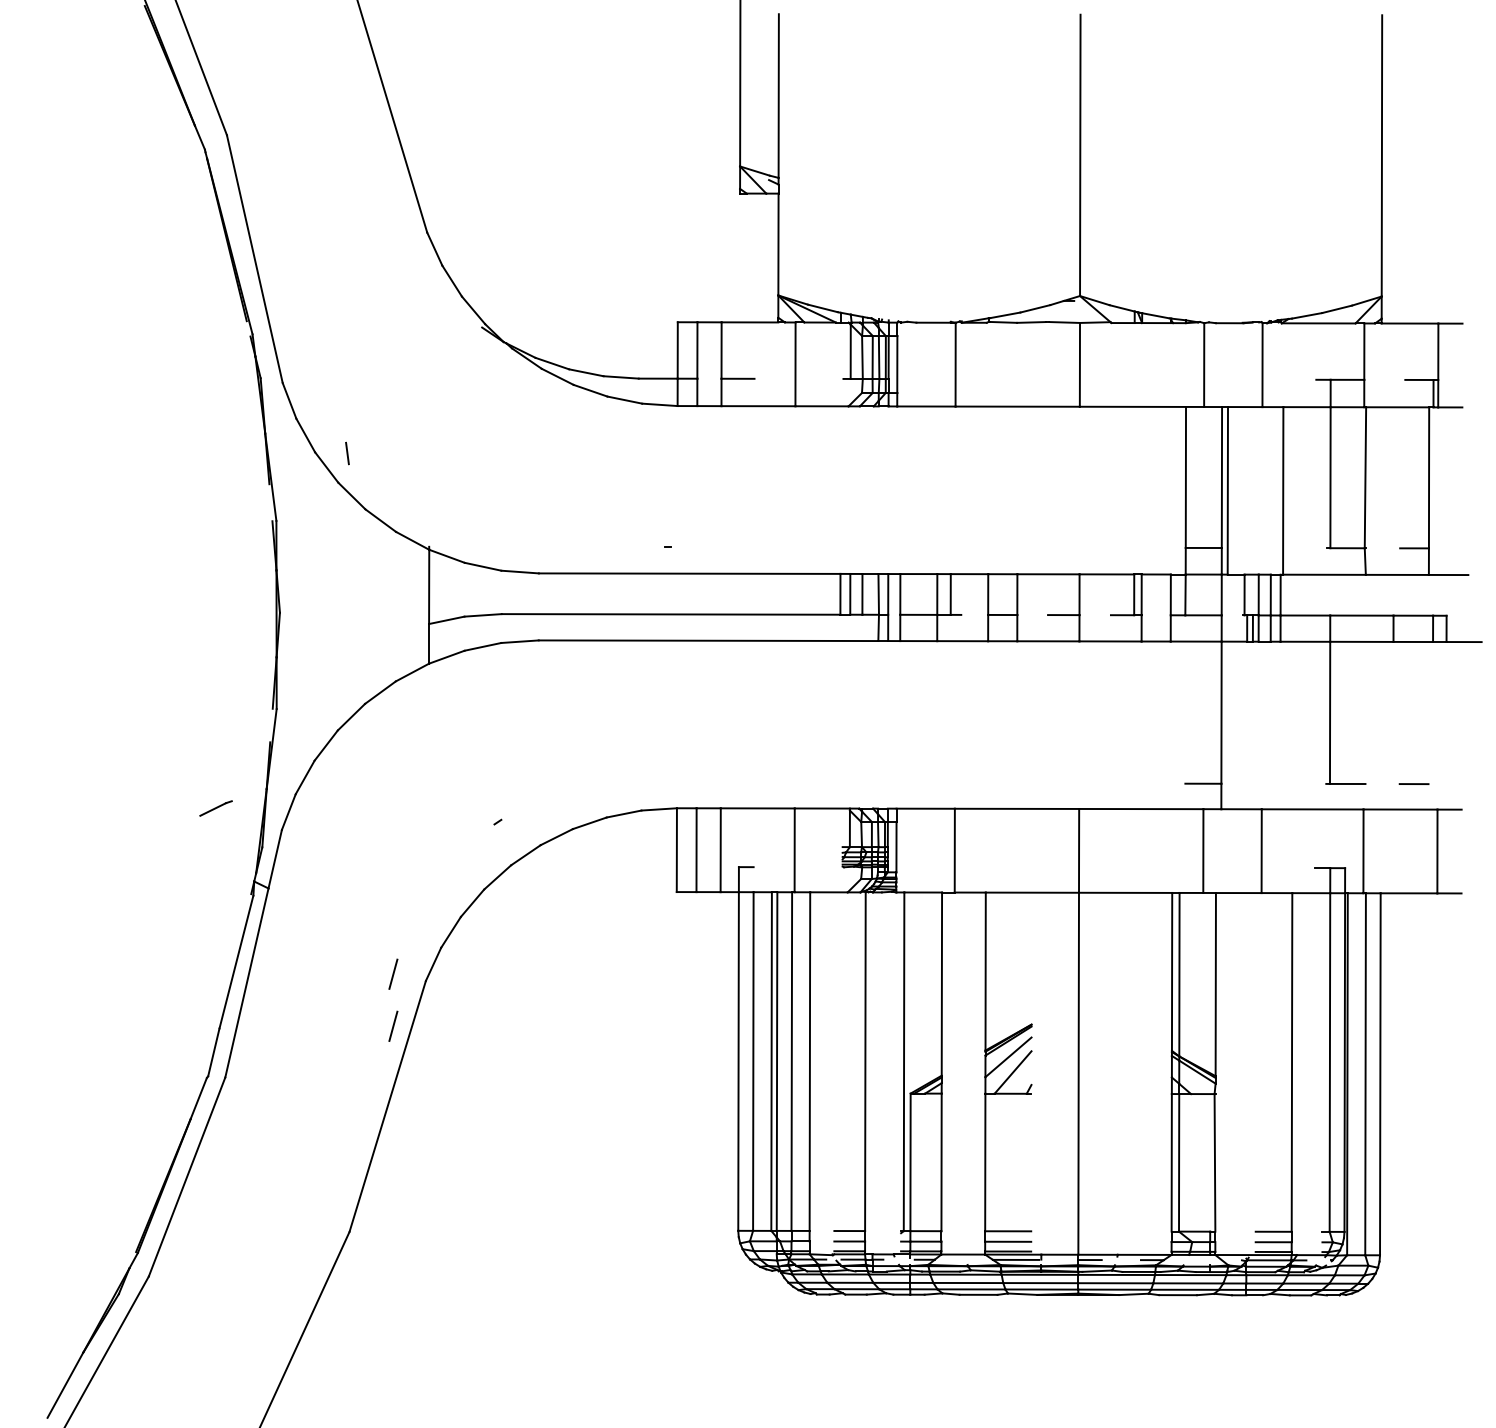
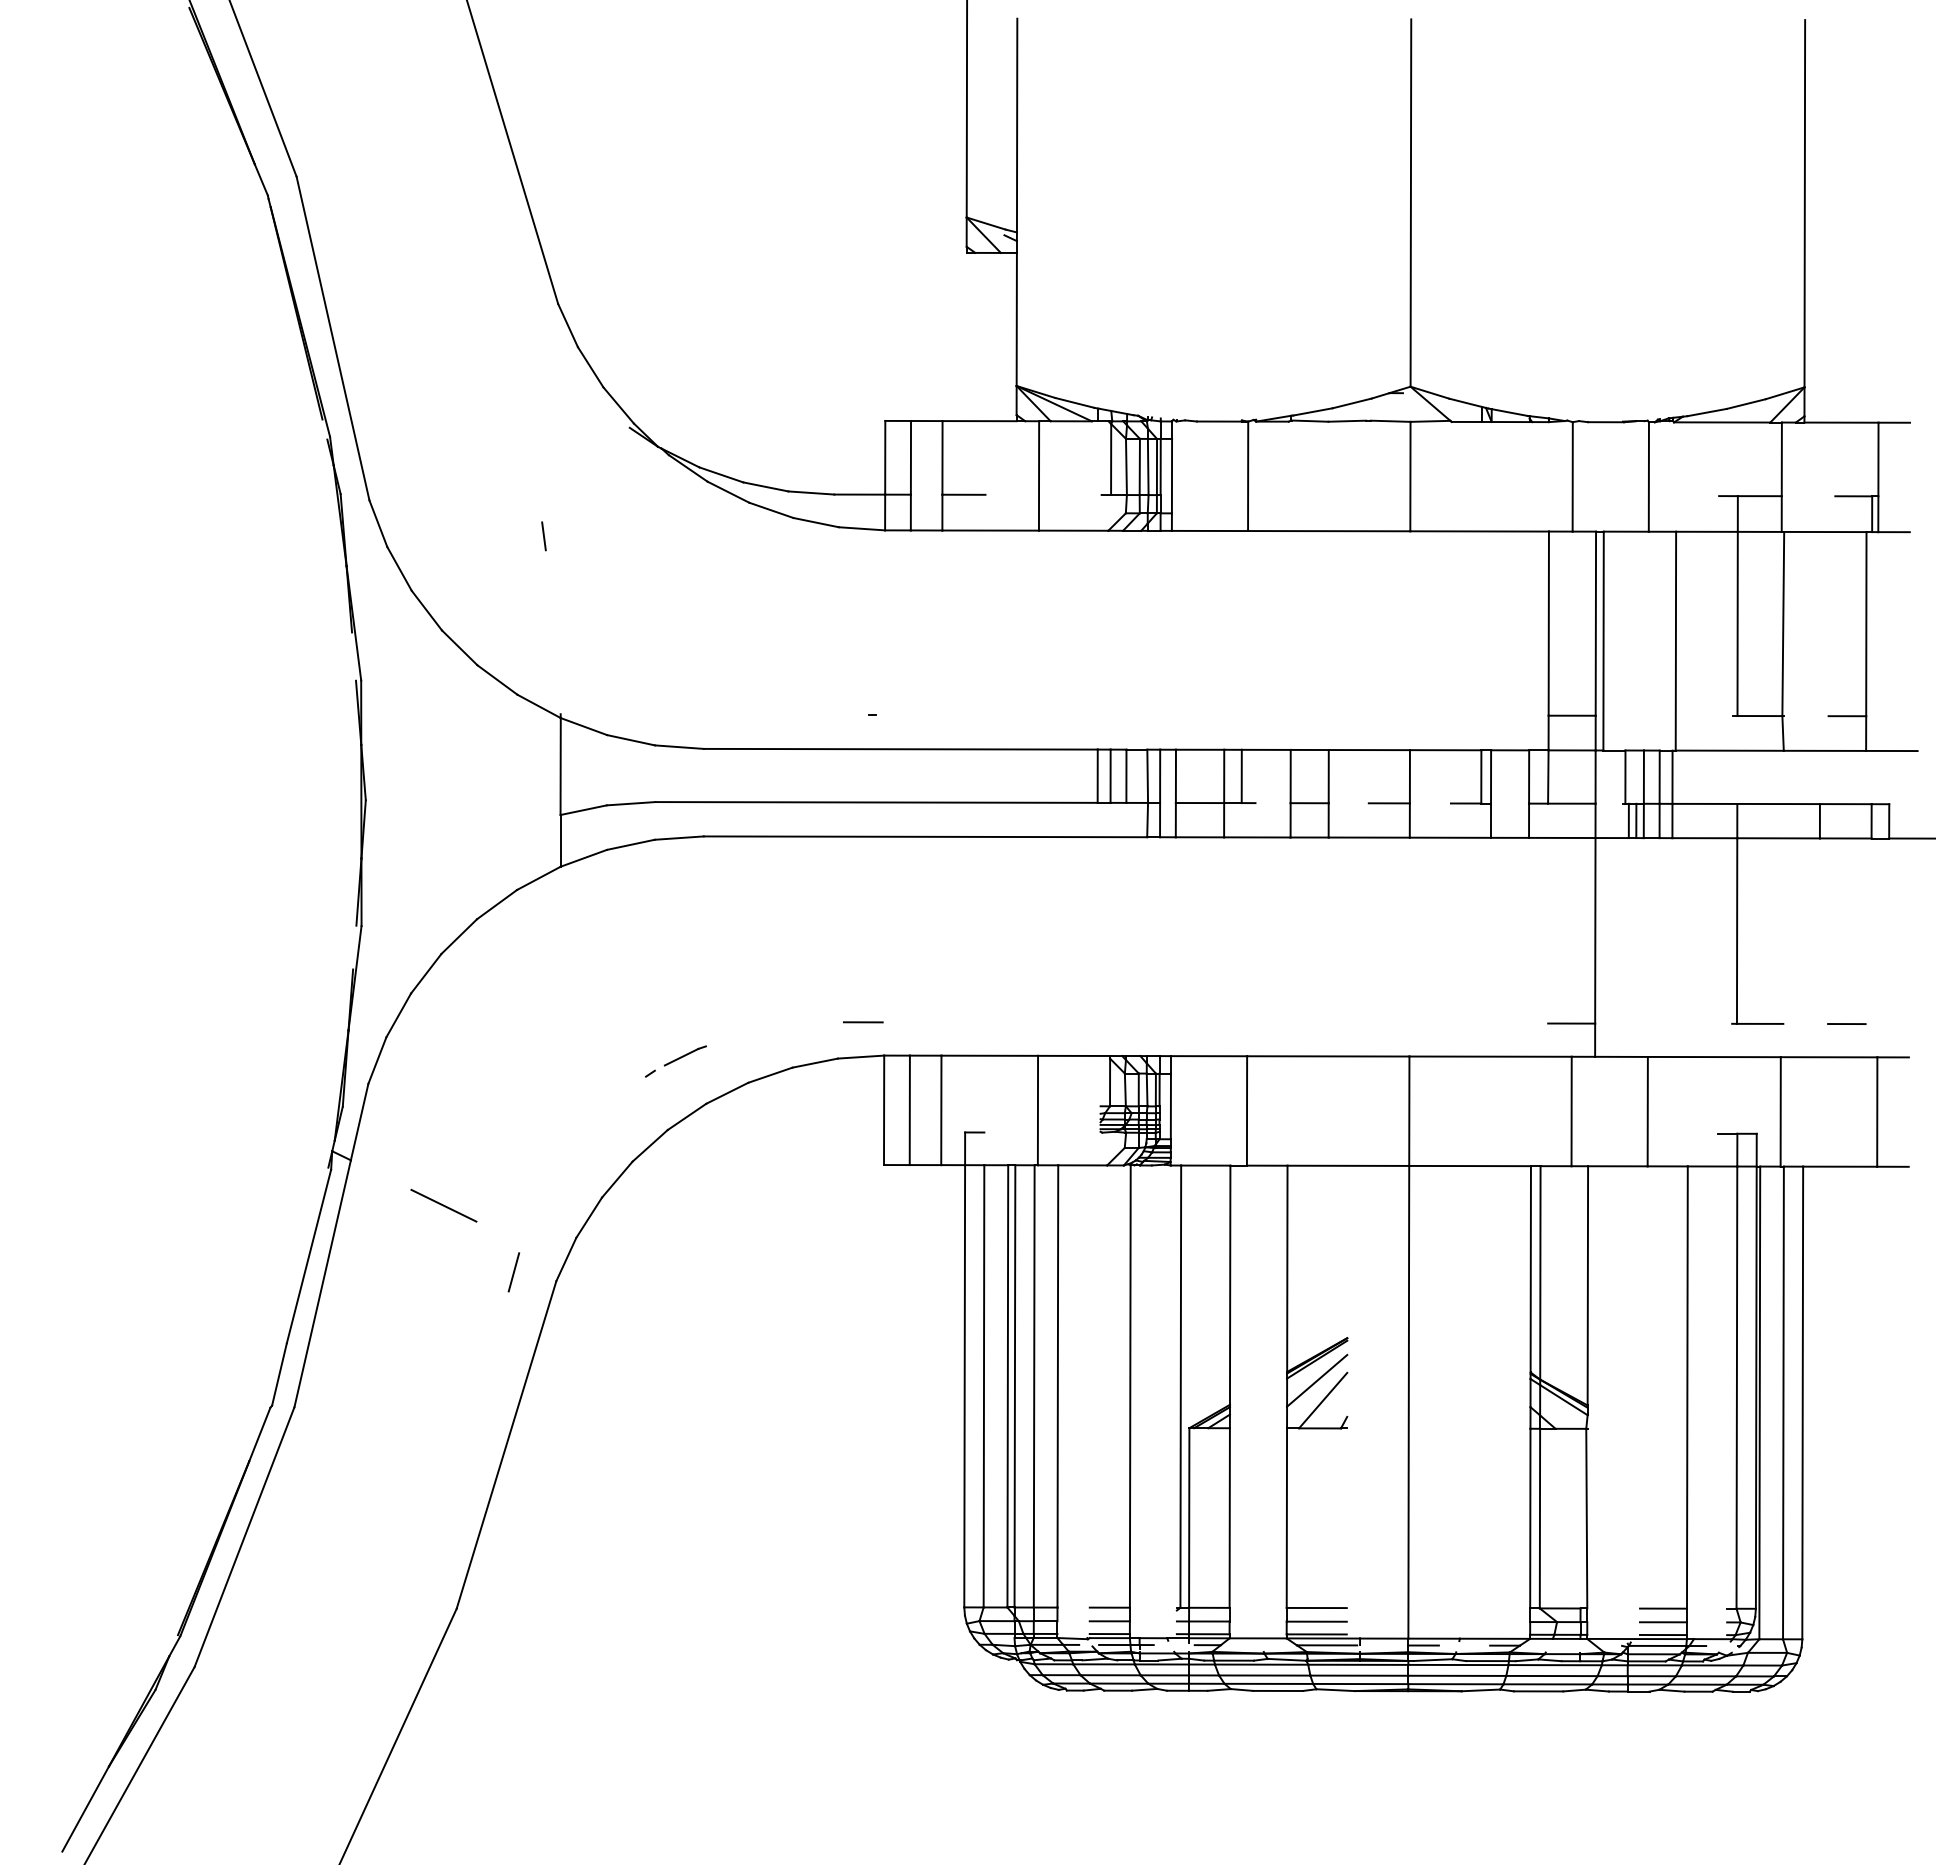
line: (347, 453) -> (543, 536), moved
line: (660, 782) -> (862, 1022), added
line: (215, 808) -> (684, 1055), moved
line: (339, 923) -> (443, 1205), added
line: (393, 1026) -> (513, 1340), removed

